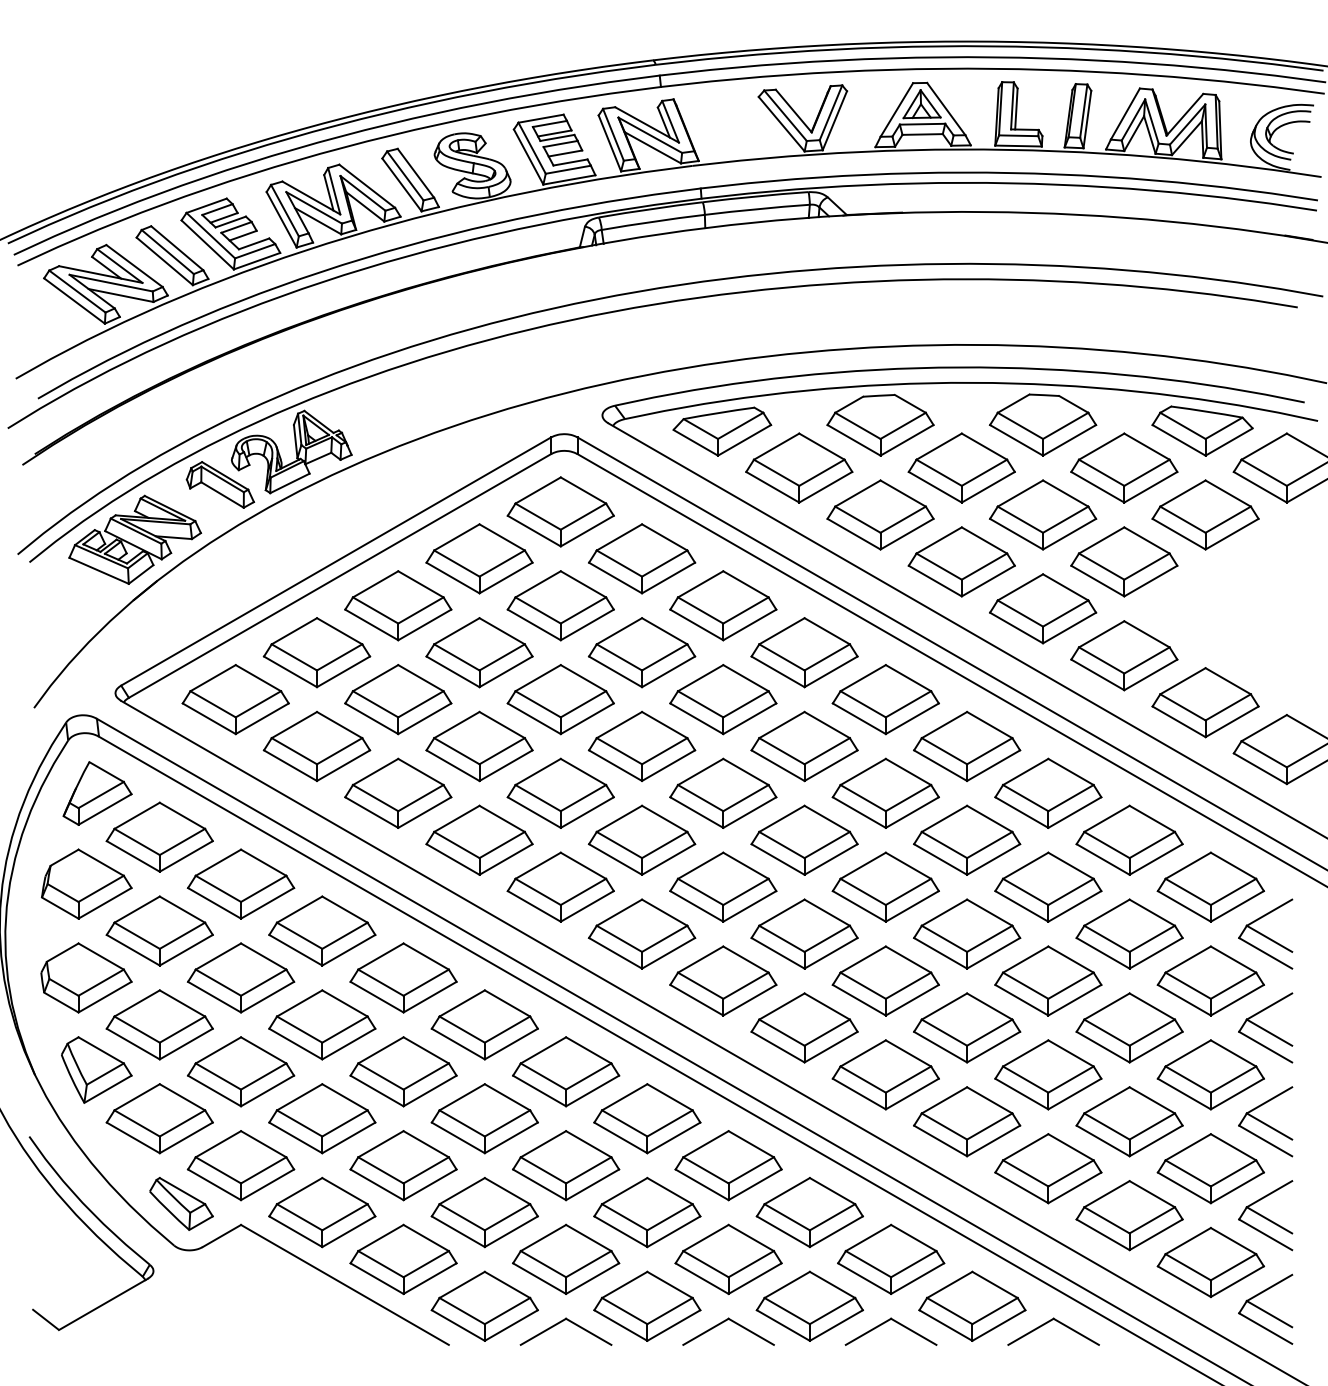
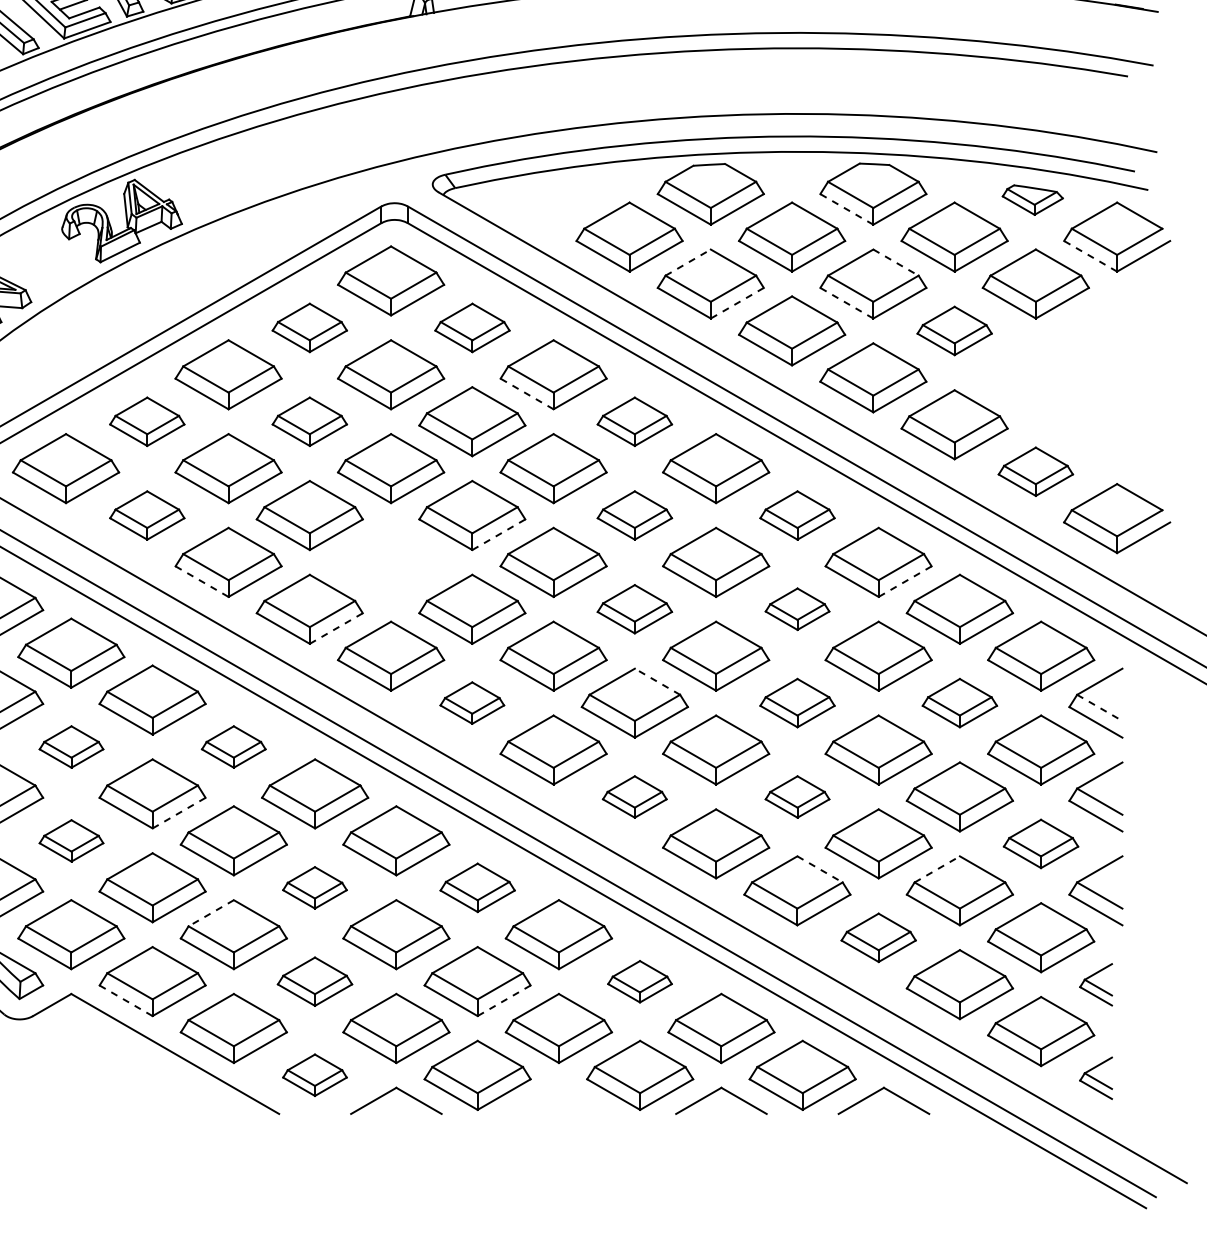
part: (1202, 430) -> (1032, 199), size x0.6
part: (722, 431) -> (552, 200), removed
line: (1016, 440) -> (846, 209), solid -> dashed
part: (220, 484) -> (50, 253), removed
line: (1260, 487) -> (1090, 256), solid -> dashed
line: (858, 493) -> (688, 262), solid -> dashed
line: (1066, 493) -> (896, 262), solid -> dashed
line: (907, 534) -> (737, 303), solid -> dashed
line: (1016, 534) -> (846, 303), solid -> dashed
part: (479, 558) -> (309, 327), size x0.7
part: (642, 558) -> (472, 327), size x0.7
part: (1124, 561) -> (954, 330), size x0.7
line: (696, 624) -> (526, 393), solid -> dashed
part: (316, 652) -> (146, 421), size x0.7
part: (479, 652) -> (309, 421), size x0.7
part: (804, 652) -> (634, 421), size x0.7
part: (1205, 702) -> (1035, 471), size x0.7
part: (316, 746) -> (146, 515), size x0.7
part: (804, 746) -> (634, 515), size x0.7
part: (967, 746) -> (797, 515), size x0.7
line: (668, 765) -> (498, 534), solid -> dashed
part: (560, 792) -> (390, 561), removed
line: (371, 812) -> (201, 581), solid -> dashed
line: (1074, 812) -> (904, 581), solid -> dashed
part: (804, 839) -> (634, 608), size x0.7
part: (967, 839) -> (797, 608), size x0.6
line: (506, 859) -> (336, 628), solid -> dashed
line: (826, 912) -> (656, 681), solid -> dashed
part: (641, 933) -> (471, 702), size x0.6
part: (967, 933) -> (797, 702), size x0.7
part: (1129, 933) -> (959, 702), size x0.7
line: (1269, 939) -> (1099, 708), solid -> dashed
part: (241, 977) -> (71, 746), size x0.6
part: (403, 977) -> (233, 746), size x0.6
part: (804, 1027) -> (634, 796), size x0.6
part: (967, 1027) -> (797, 796), size x0.6
line: (348, 1044) -> (178, 813), solid -> dashed
part: (241, 1071) -> (71, 840), size x0.6
part: (1210, 1074) -> (1040, 843), size x0.7
line: (990, 1100) -> (820, 869), solid -> dashed
line: (1107, 1100) -> (937, 869), solid -> dashed
part: (484, 1118) -> (314, 887), size x0.6
part: (647, 1118) -> (477, 887), size x0.7
line: (380, 1144) -> (210, 913), solid -> dashed
part: (1048, 1168) -> (878, 937), size x0.7
part: (484, 1212) -> (314, 981), size x0.7
part: (809, 1212) -> (639, 981), size x0.6
part: (1265, 1215) -> (1095, 984), size x0.6
line: (295, 1231) -> (125, 1000), solid -> dashed
line: (673, 1231) -> (503, 1000), solid -> dashed
part: (484, 1305) -> (314, 1074), size x0.6
part: (1265, 1308) -> (1095, 1077), size x0.6
part: (724, 1322) -> (554, 1091), removed

